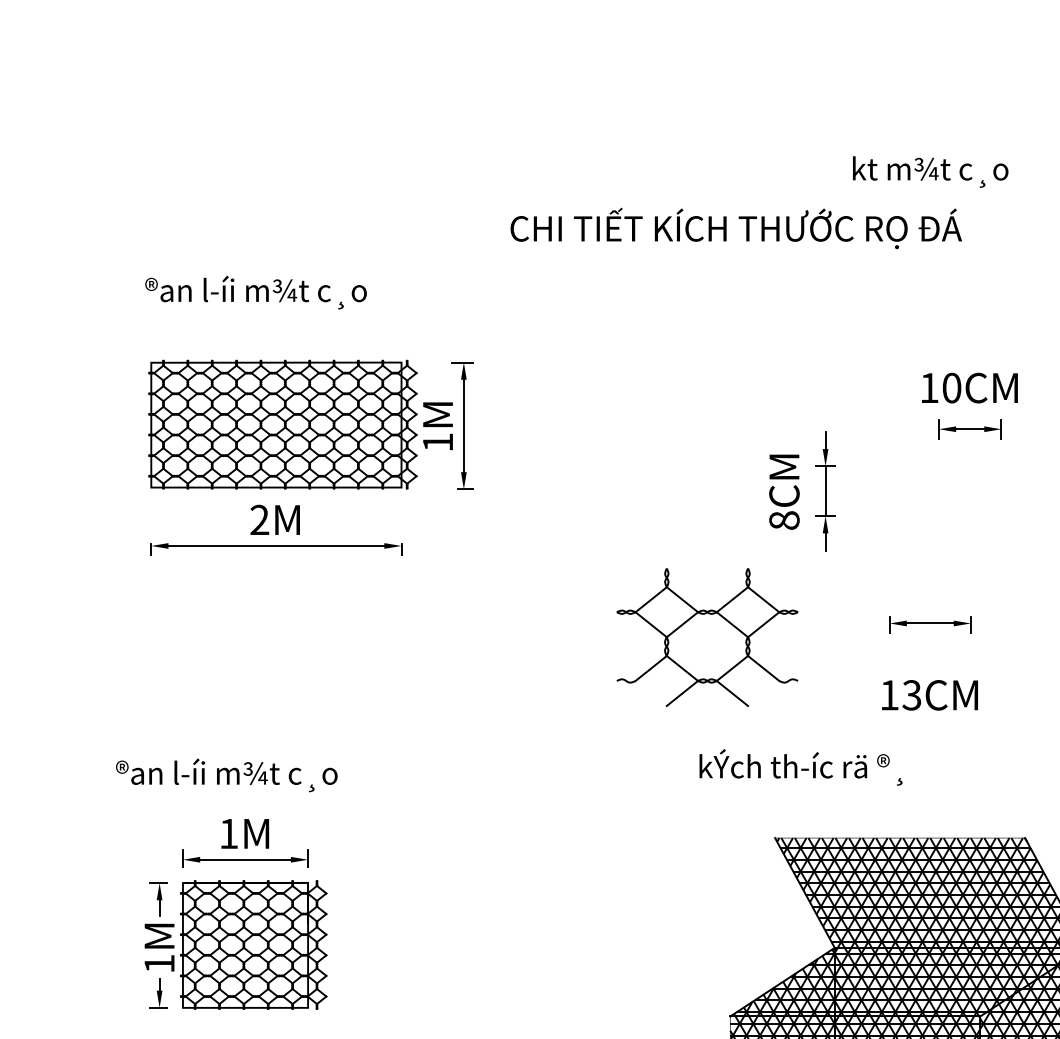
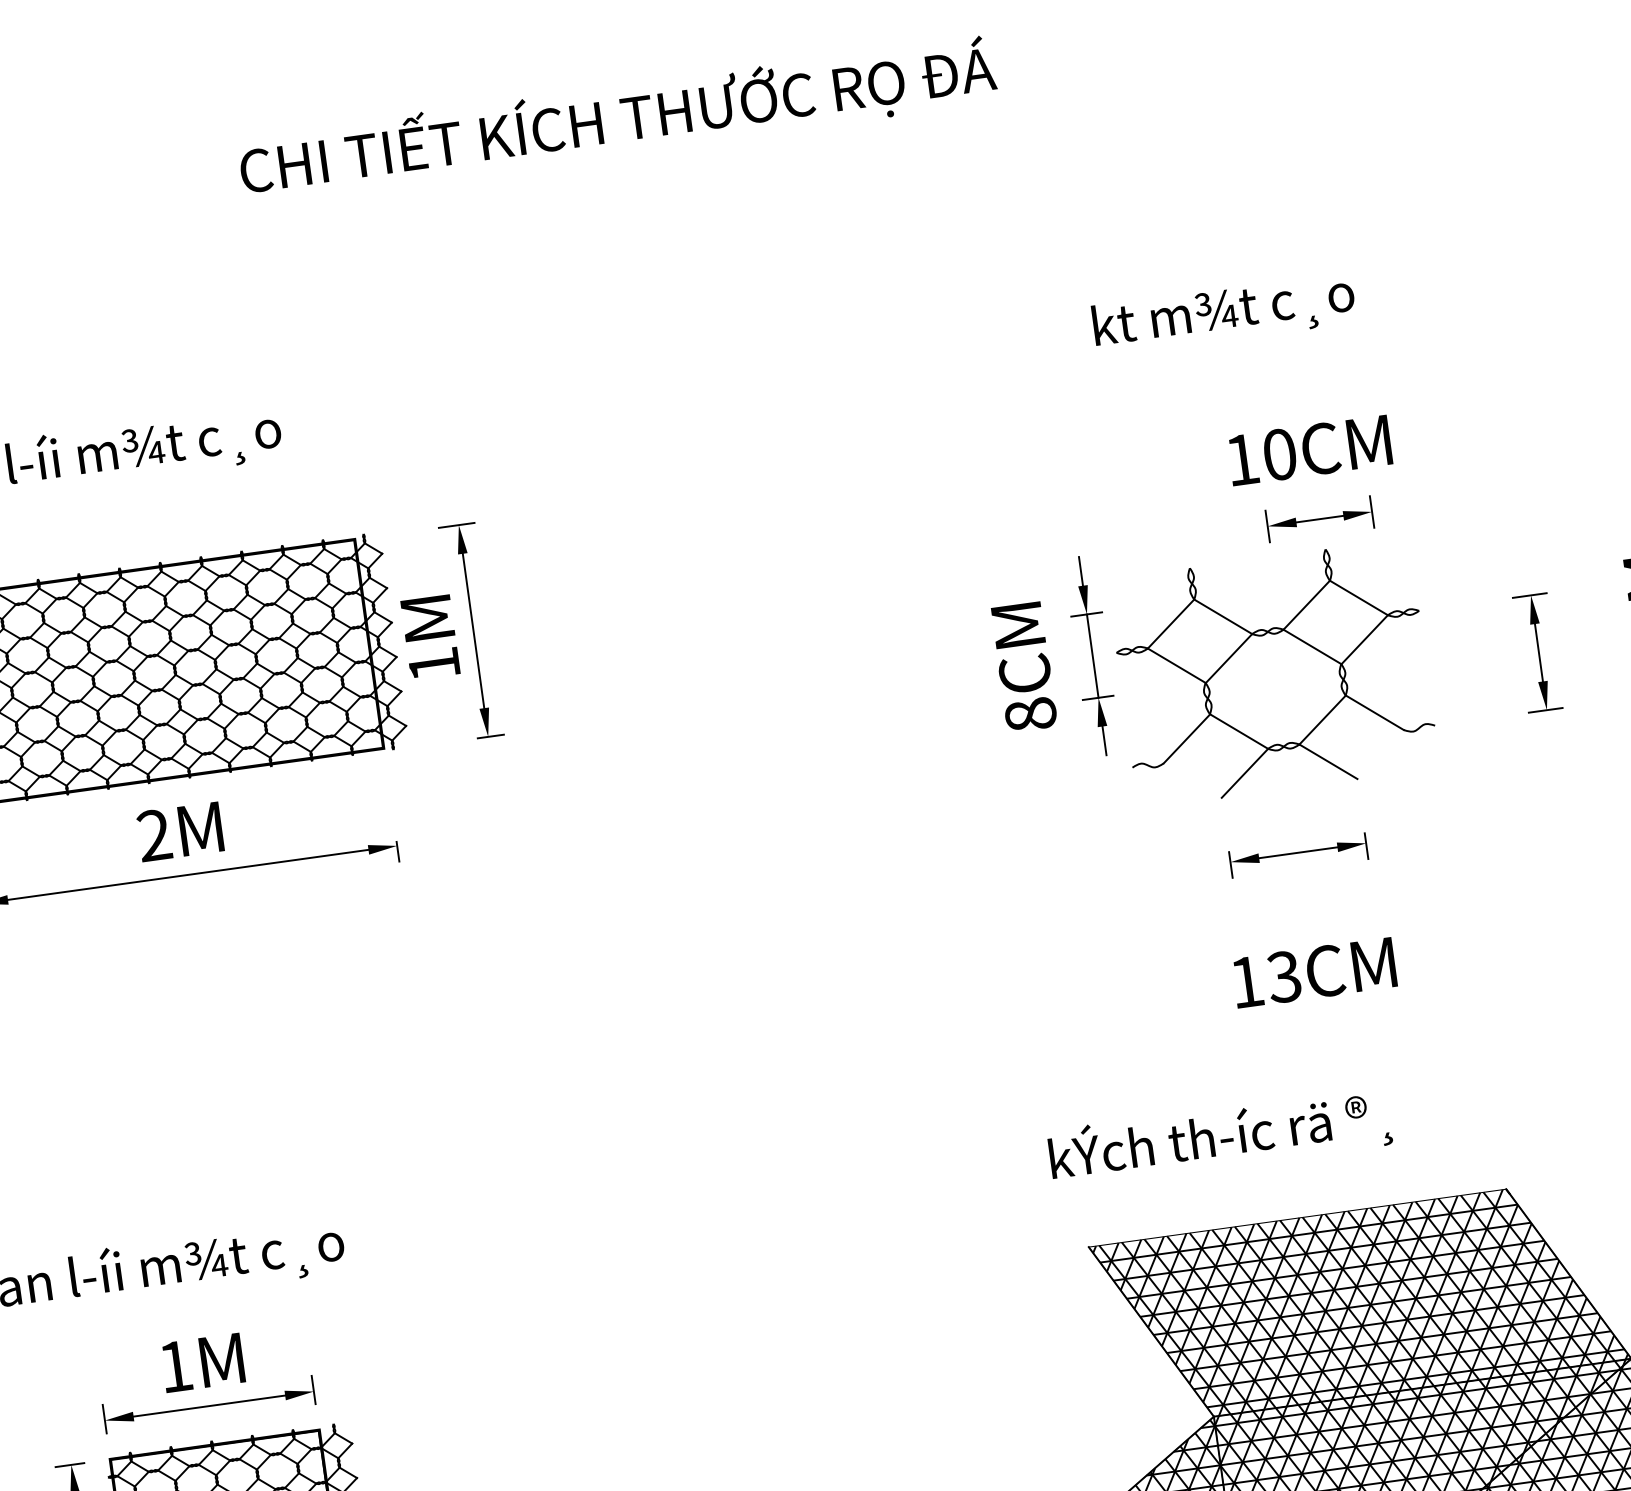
text: (930, 171) -> (1223, 313), moved
text: (735, 228) -> (616, 120), moved
part: (707, 637) -> (1273, 674), moved
text: (800, 767) -> (1219, 1137), moved

